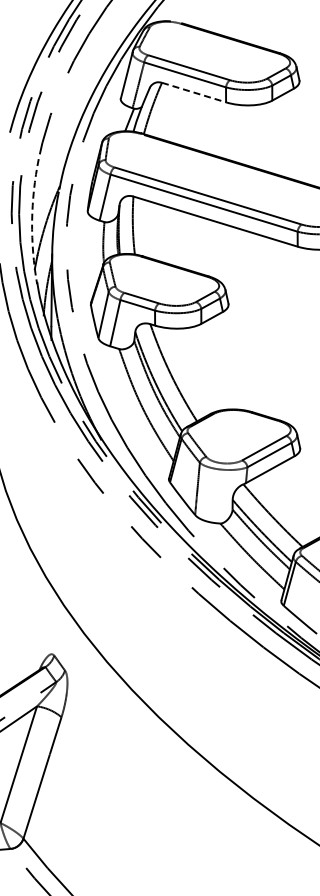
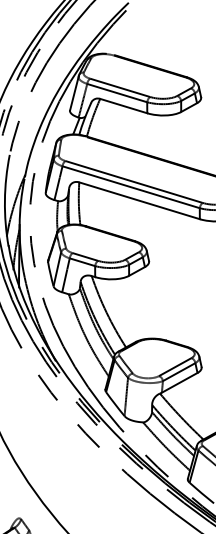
line: (194, 92) -> (124, 106), dashed -> solid
arc: (32, 221) -> (5, 200), dashed -> solid

